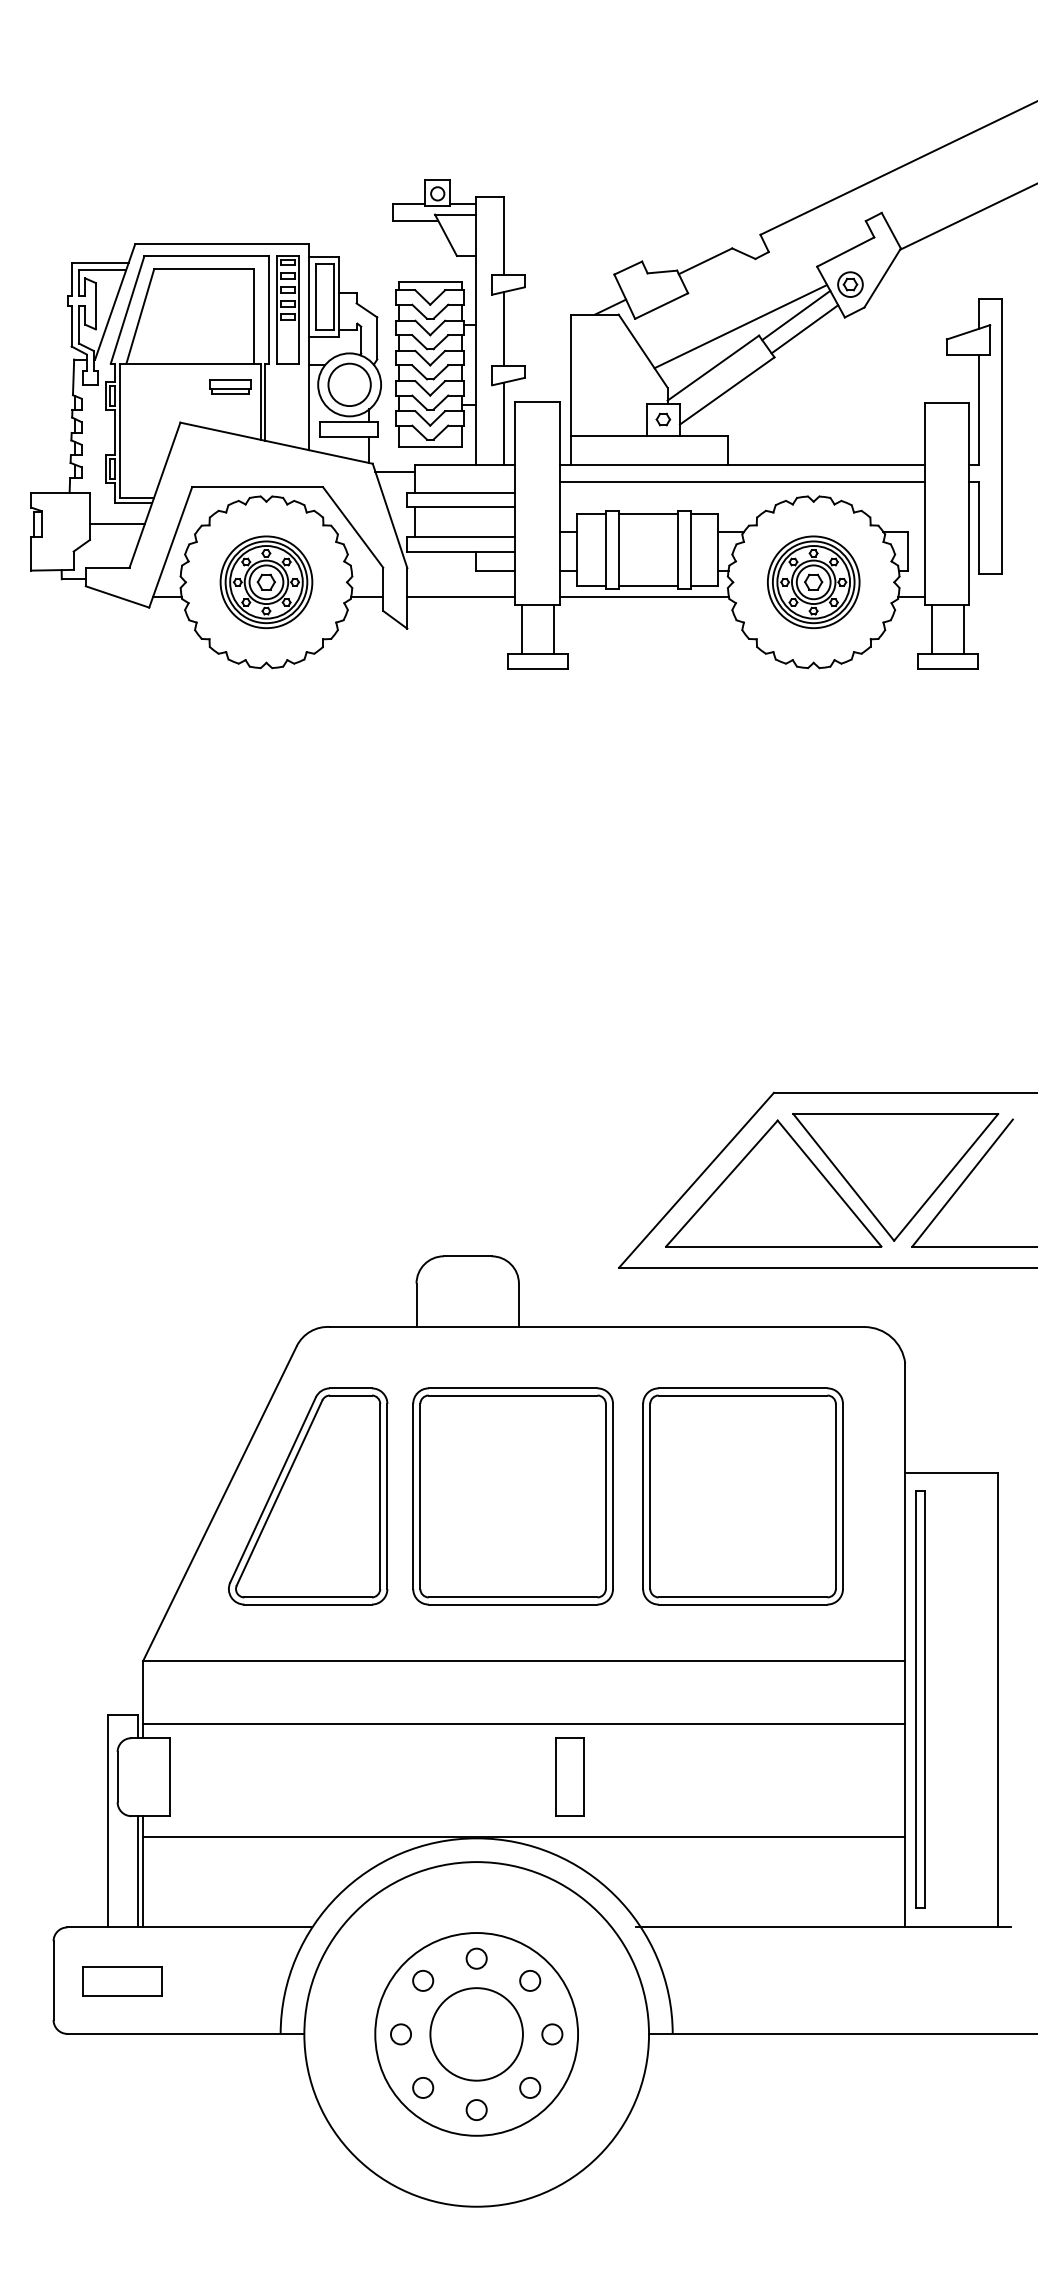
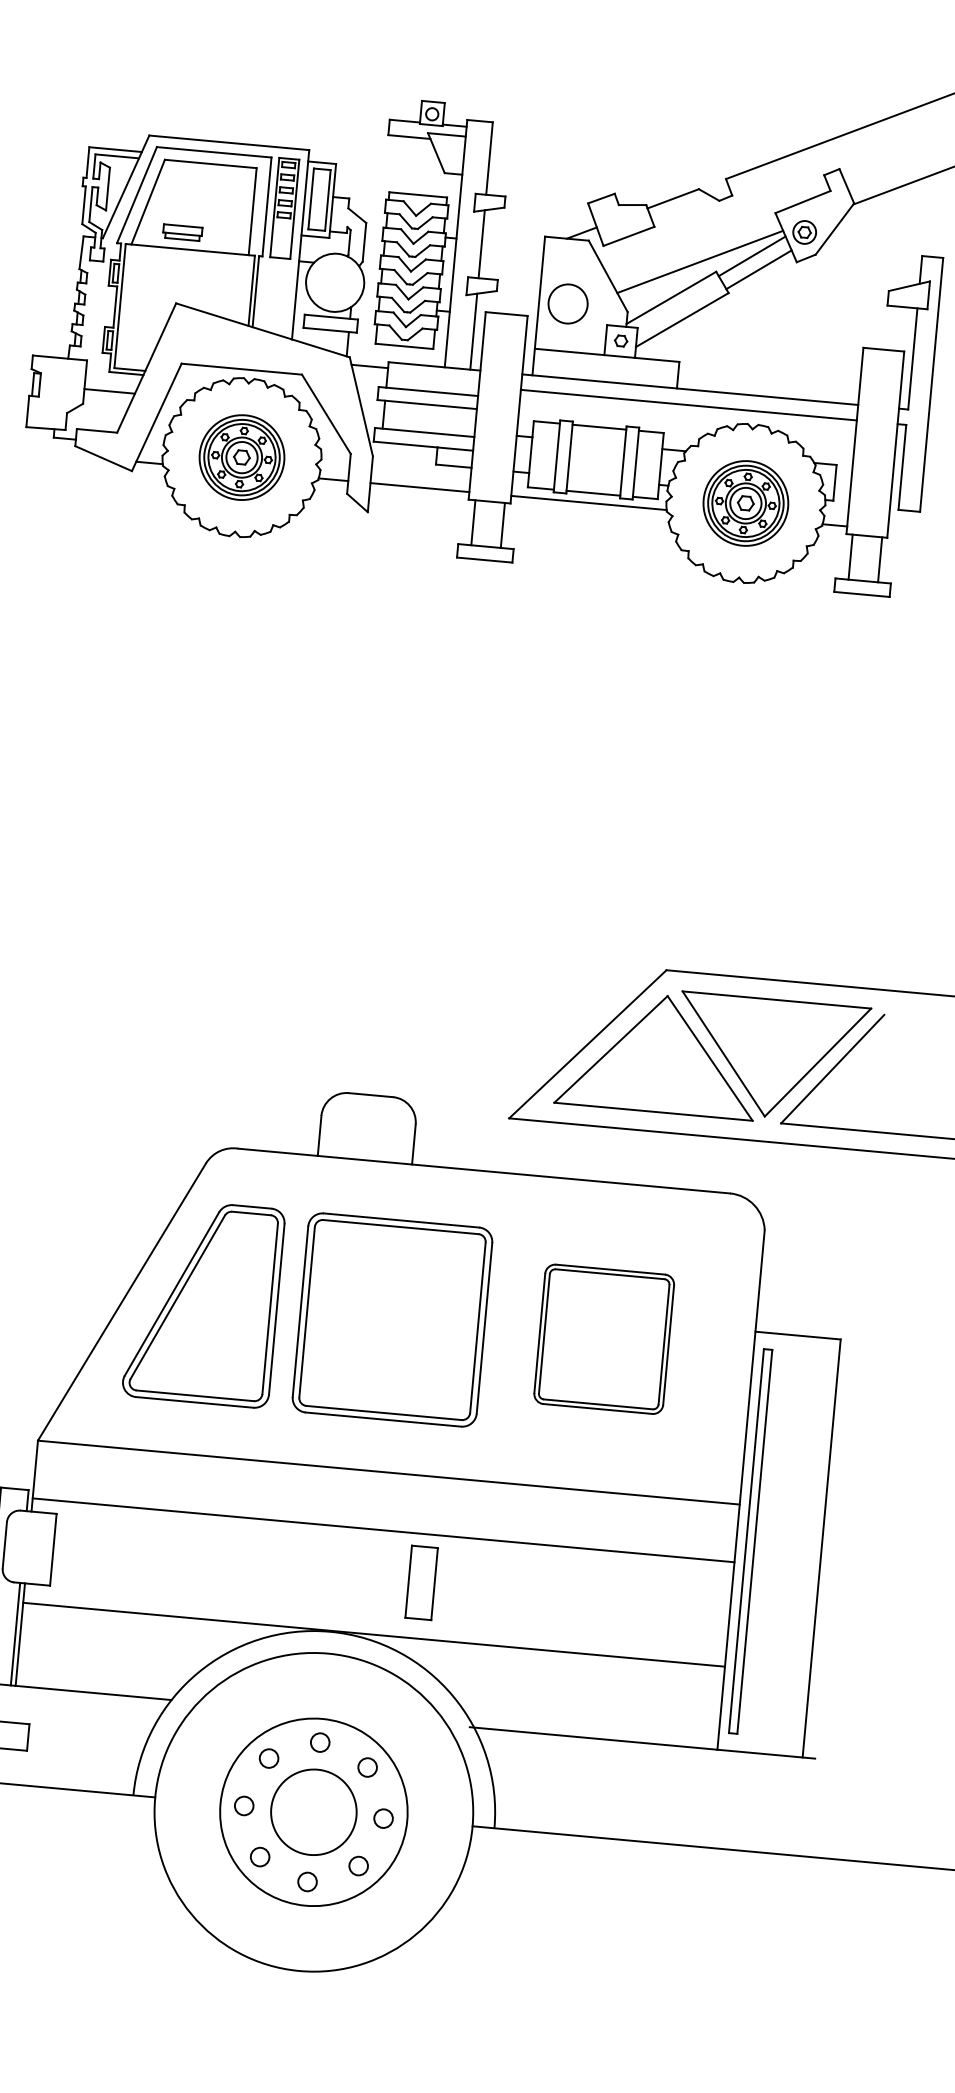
circle: (349, 384) -> (568, 303), moved
part: (230, 386) -> (182, 232), moved
part: (742, 1496) -> (603, 1339), size x0.7

